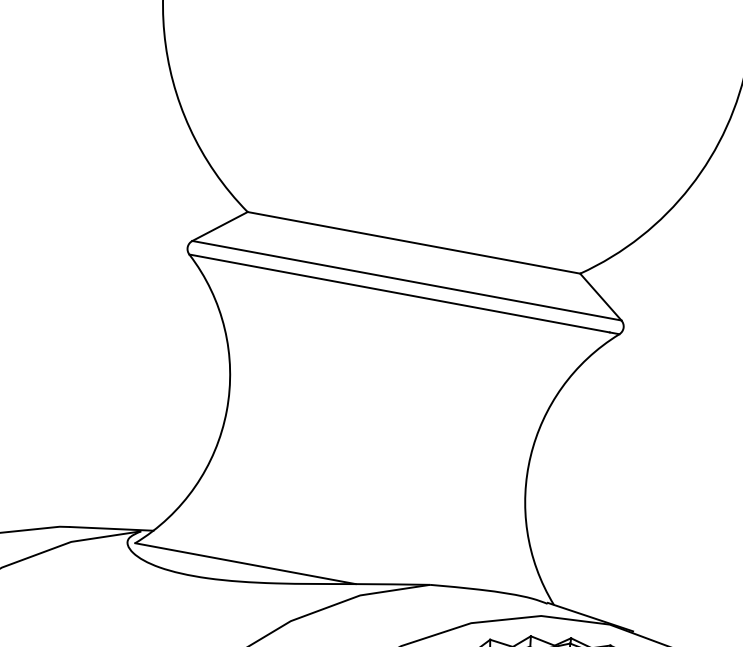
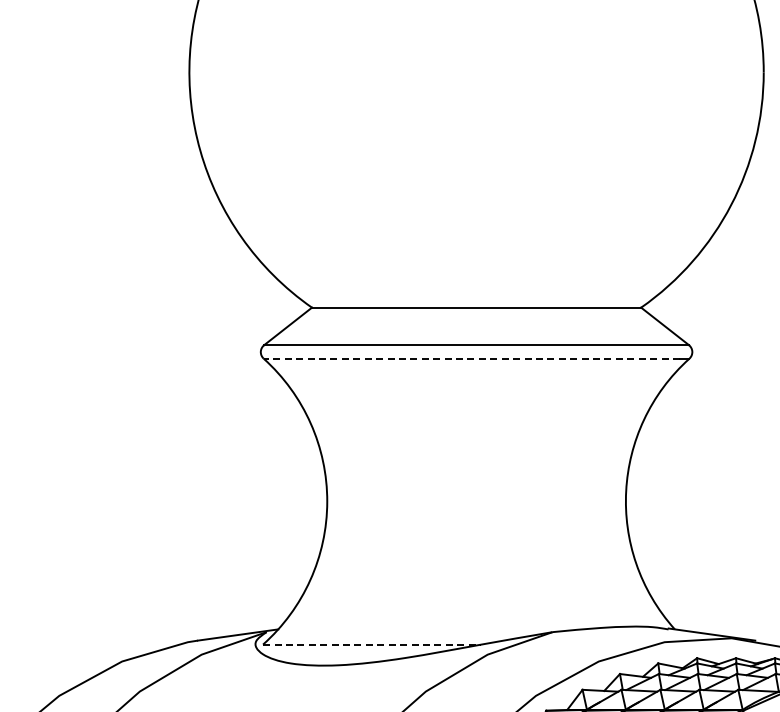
line: (399, 293) -> (471, 358), solid -> dashed
line: (245, 563) -> (372, 644), solid -> dashed

